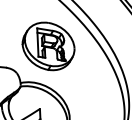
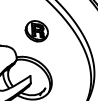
part: (48, 46) -> (36, 31), size x0.6

